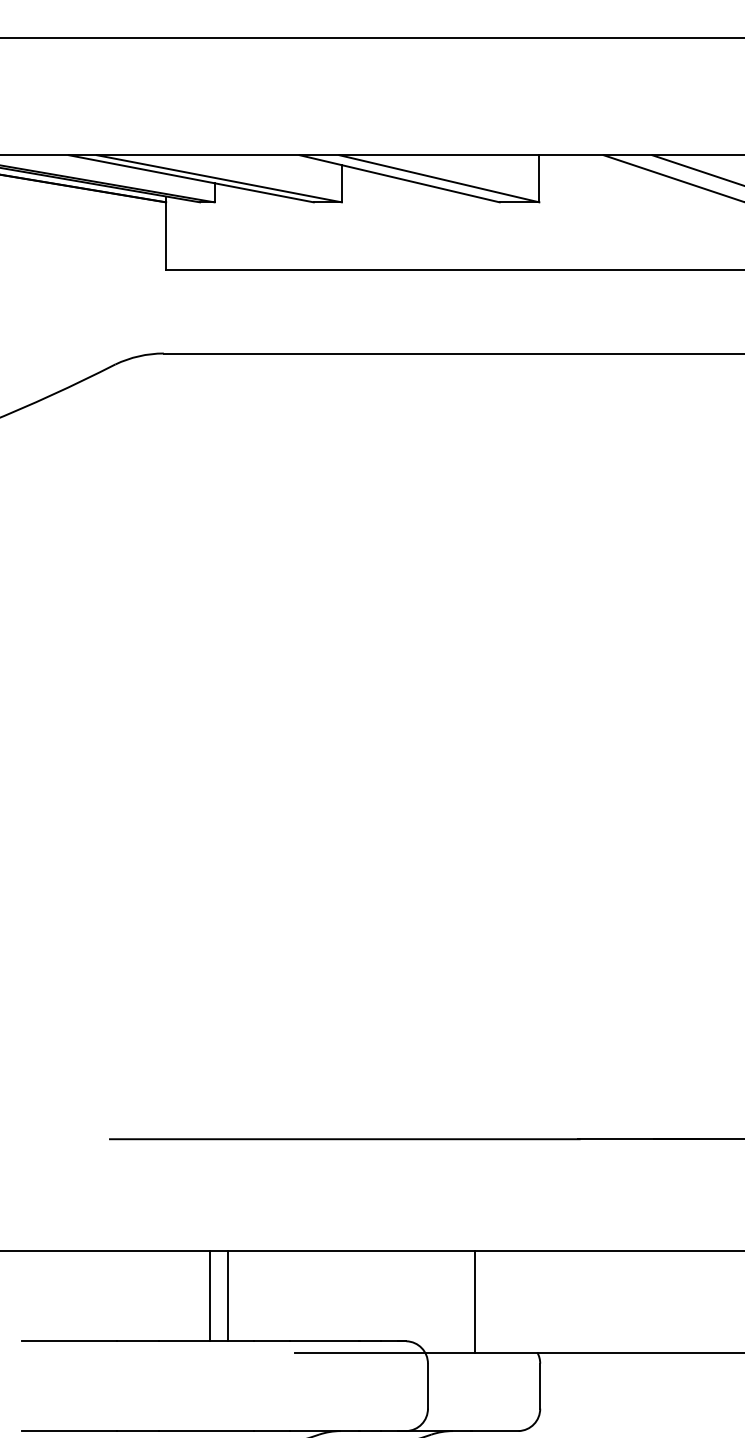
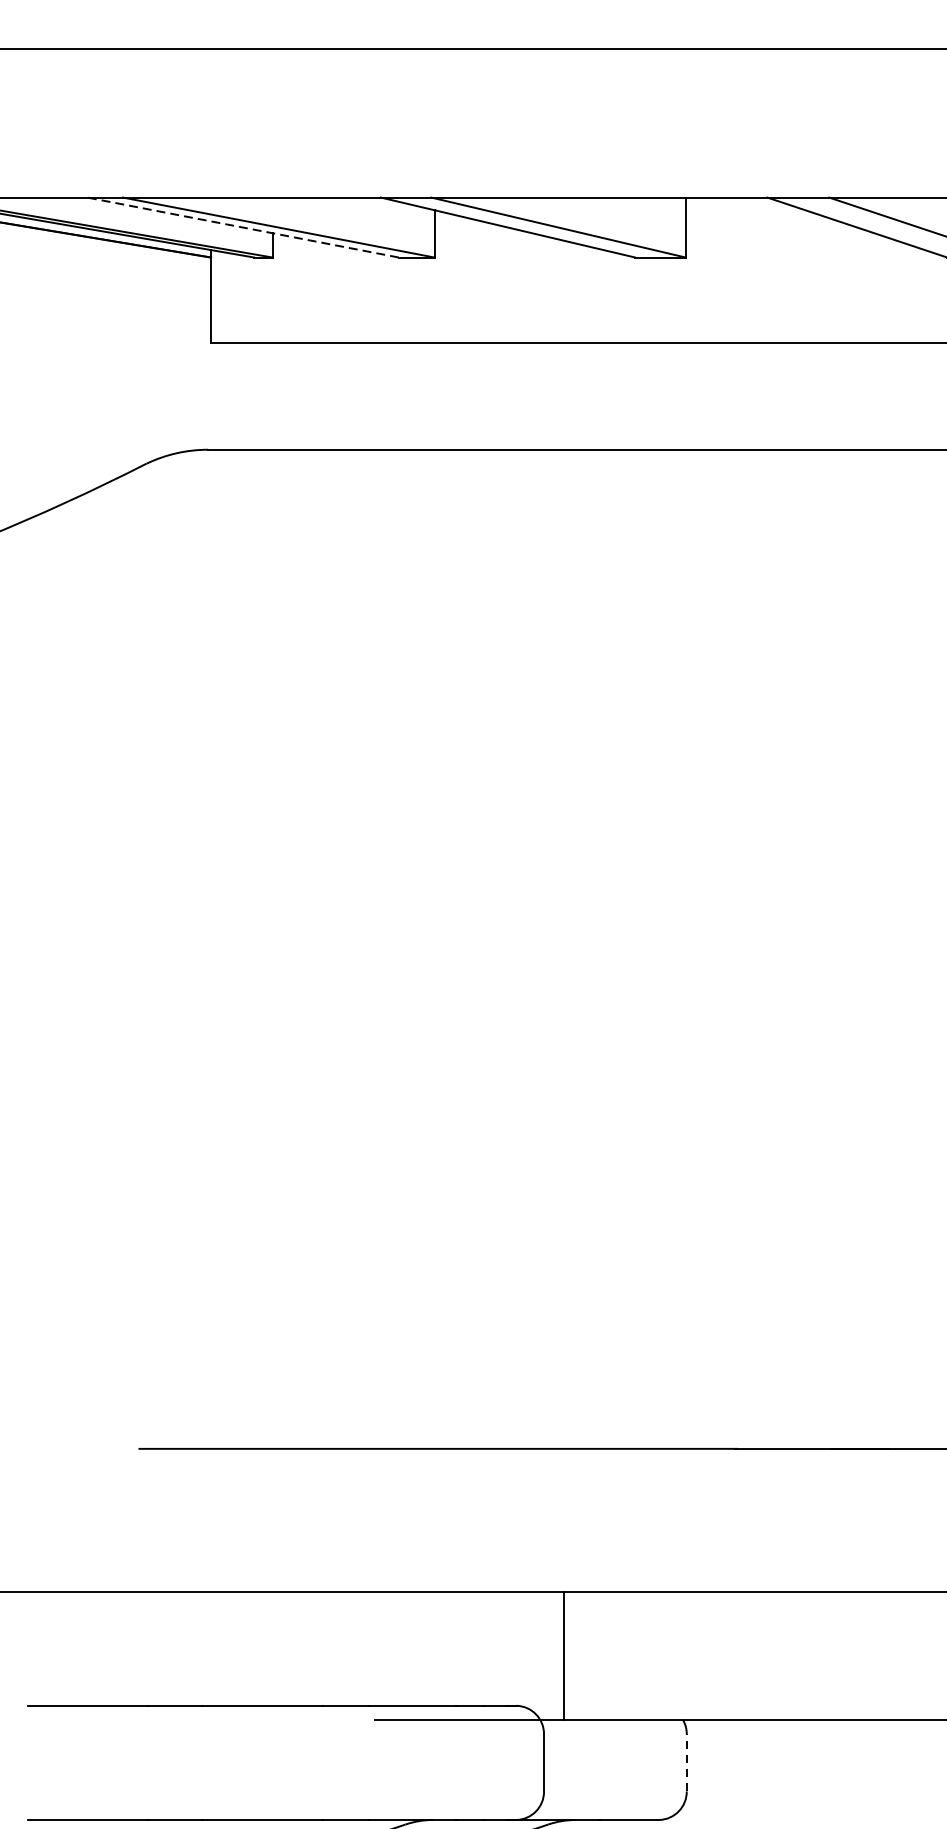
line: (191, 178) -> (243, 227), solid -> dashed
line: (210, 1296) -> (267, 1648), removed
line: (227, 1296) -> (289, 1648), removed
line: (474, 1301) -> (563, 1655), moved
line: (540, 1385) -> (687, 1762), solid -> dashed

